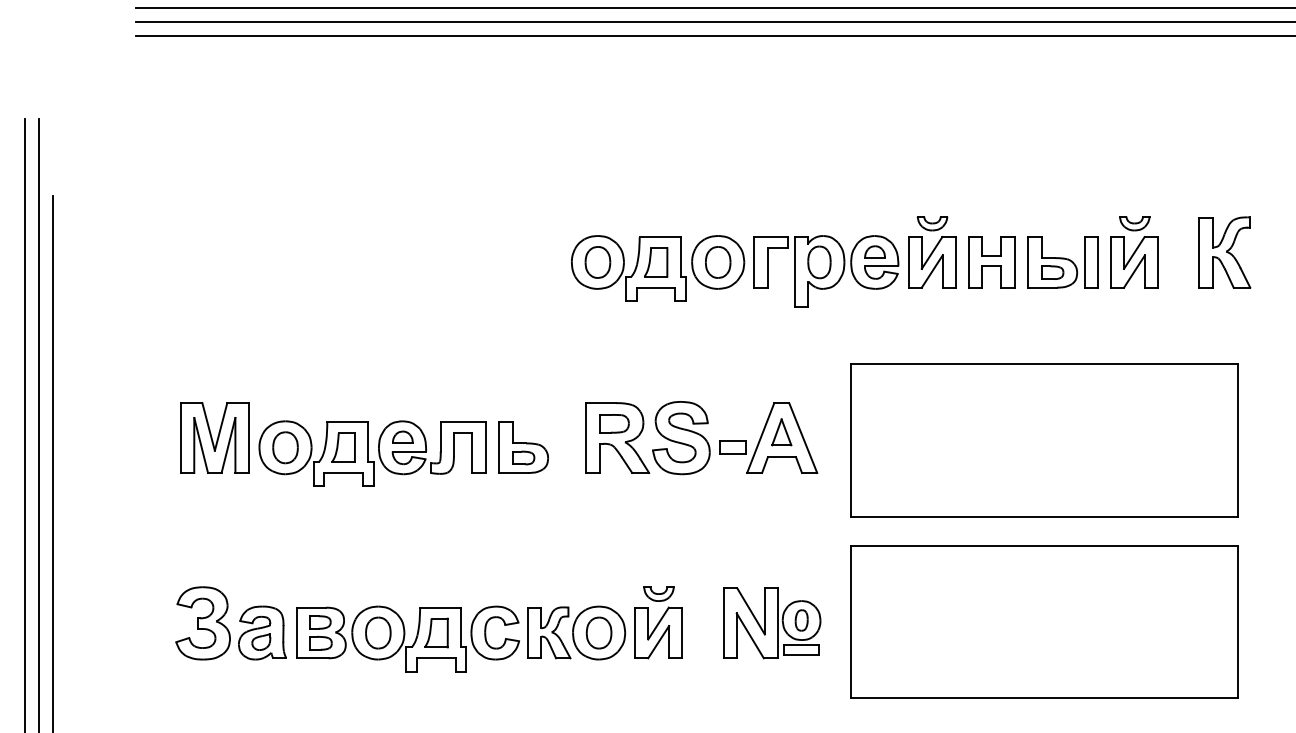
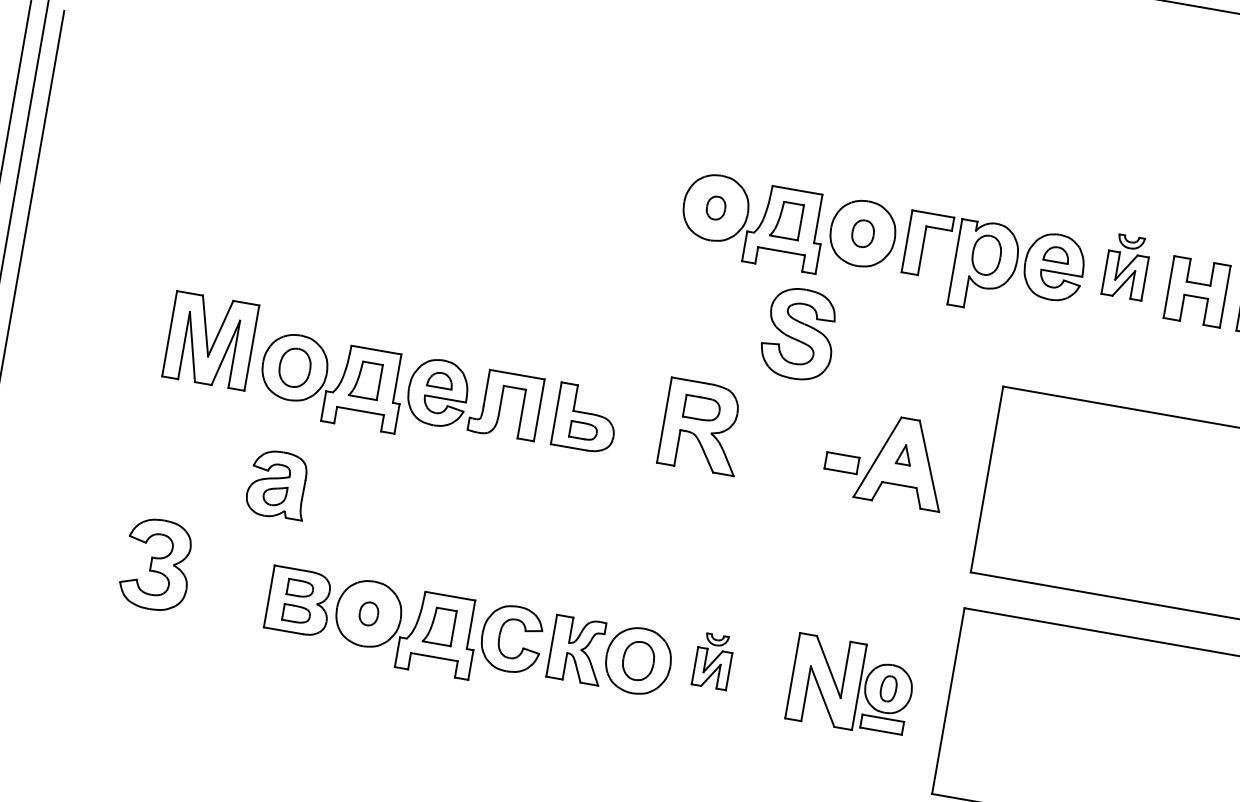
part: (932, 252) -> (1126, 267), size x0.7
part: (597, 262) -> (715, 208), size x0.6
part: (718, 262) -> (863, 233), size x0.7
part: (781, 432) -> (904, 454), size x0.6
part: (681, 438) -> (799, 334), moved
part: (658, 622) -> (713, 660), size x0.6
part: (262, 632) -> (278, 484), moved
part: (378, 632) -> (369, 613), size x0.6

